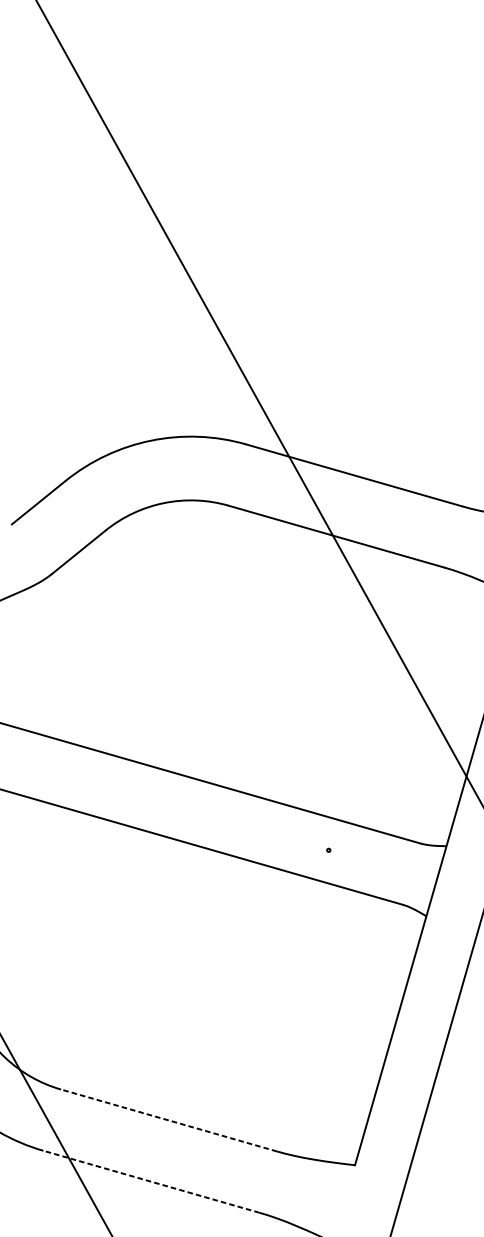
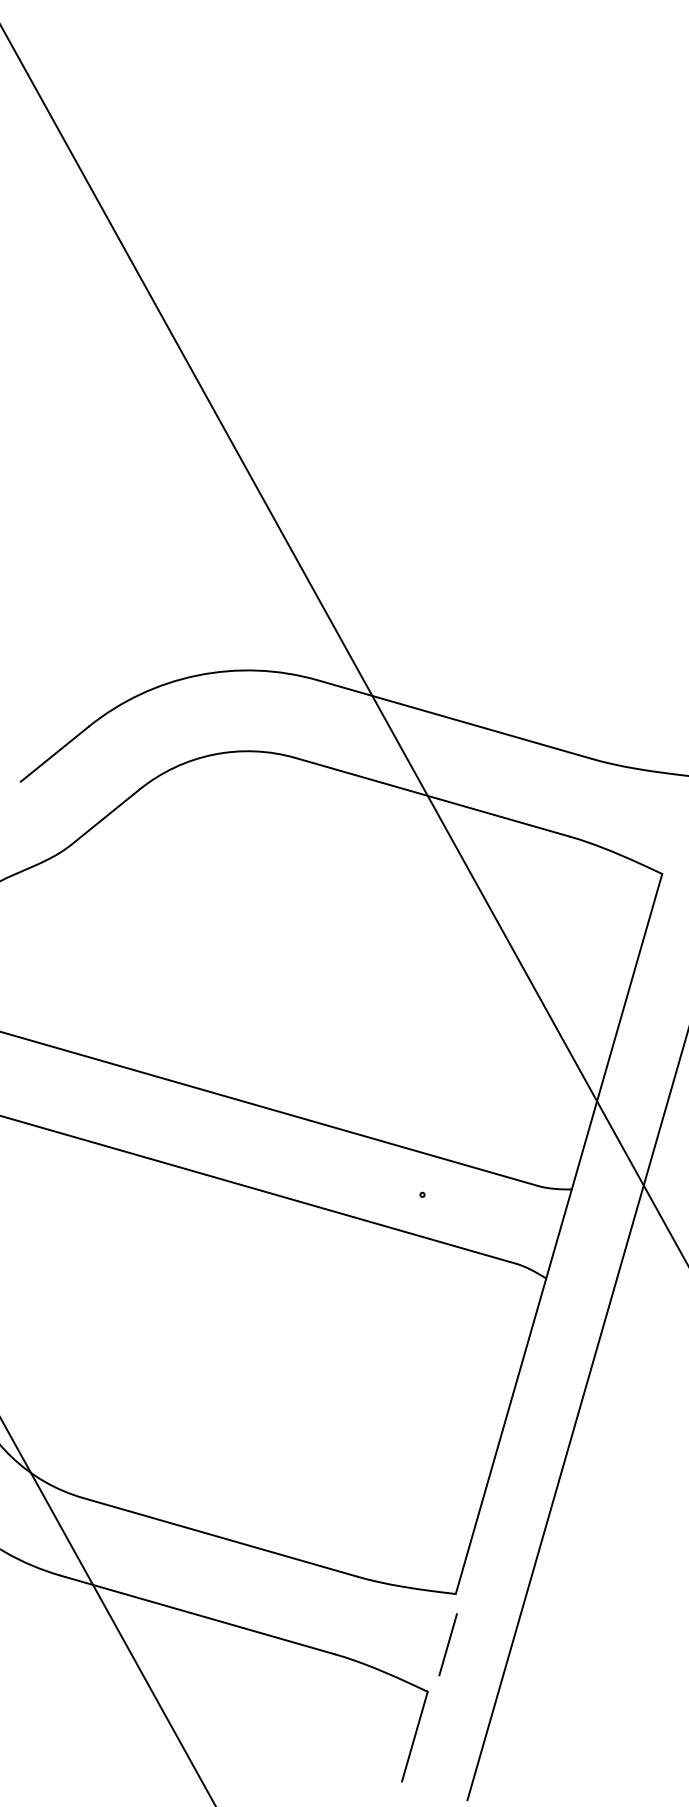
line: (168, 1120) -> (219, 1537), dashed -> solid
line: (151, 1181) -> (197, 1614), dashed -> solid
line: (348, 1205) -> (447, 1644), added

